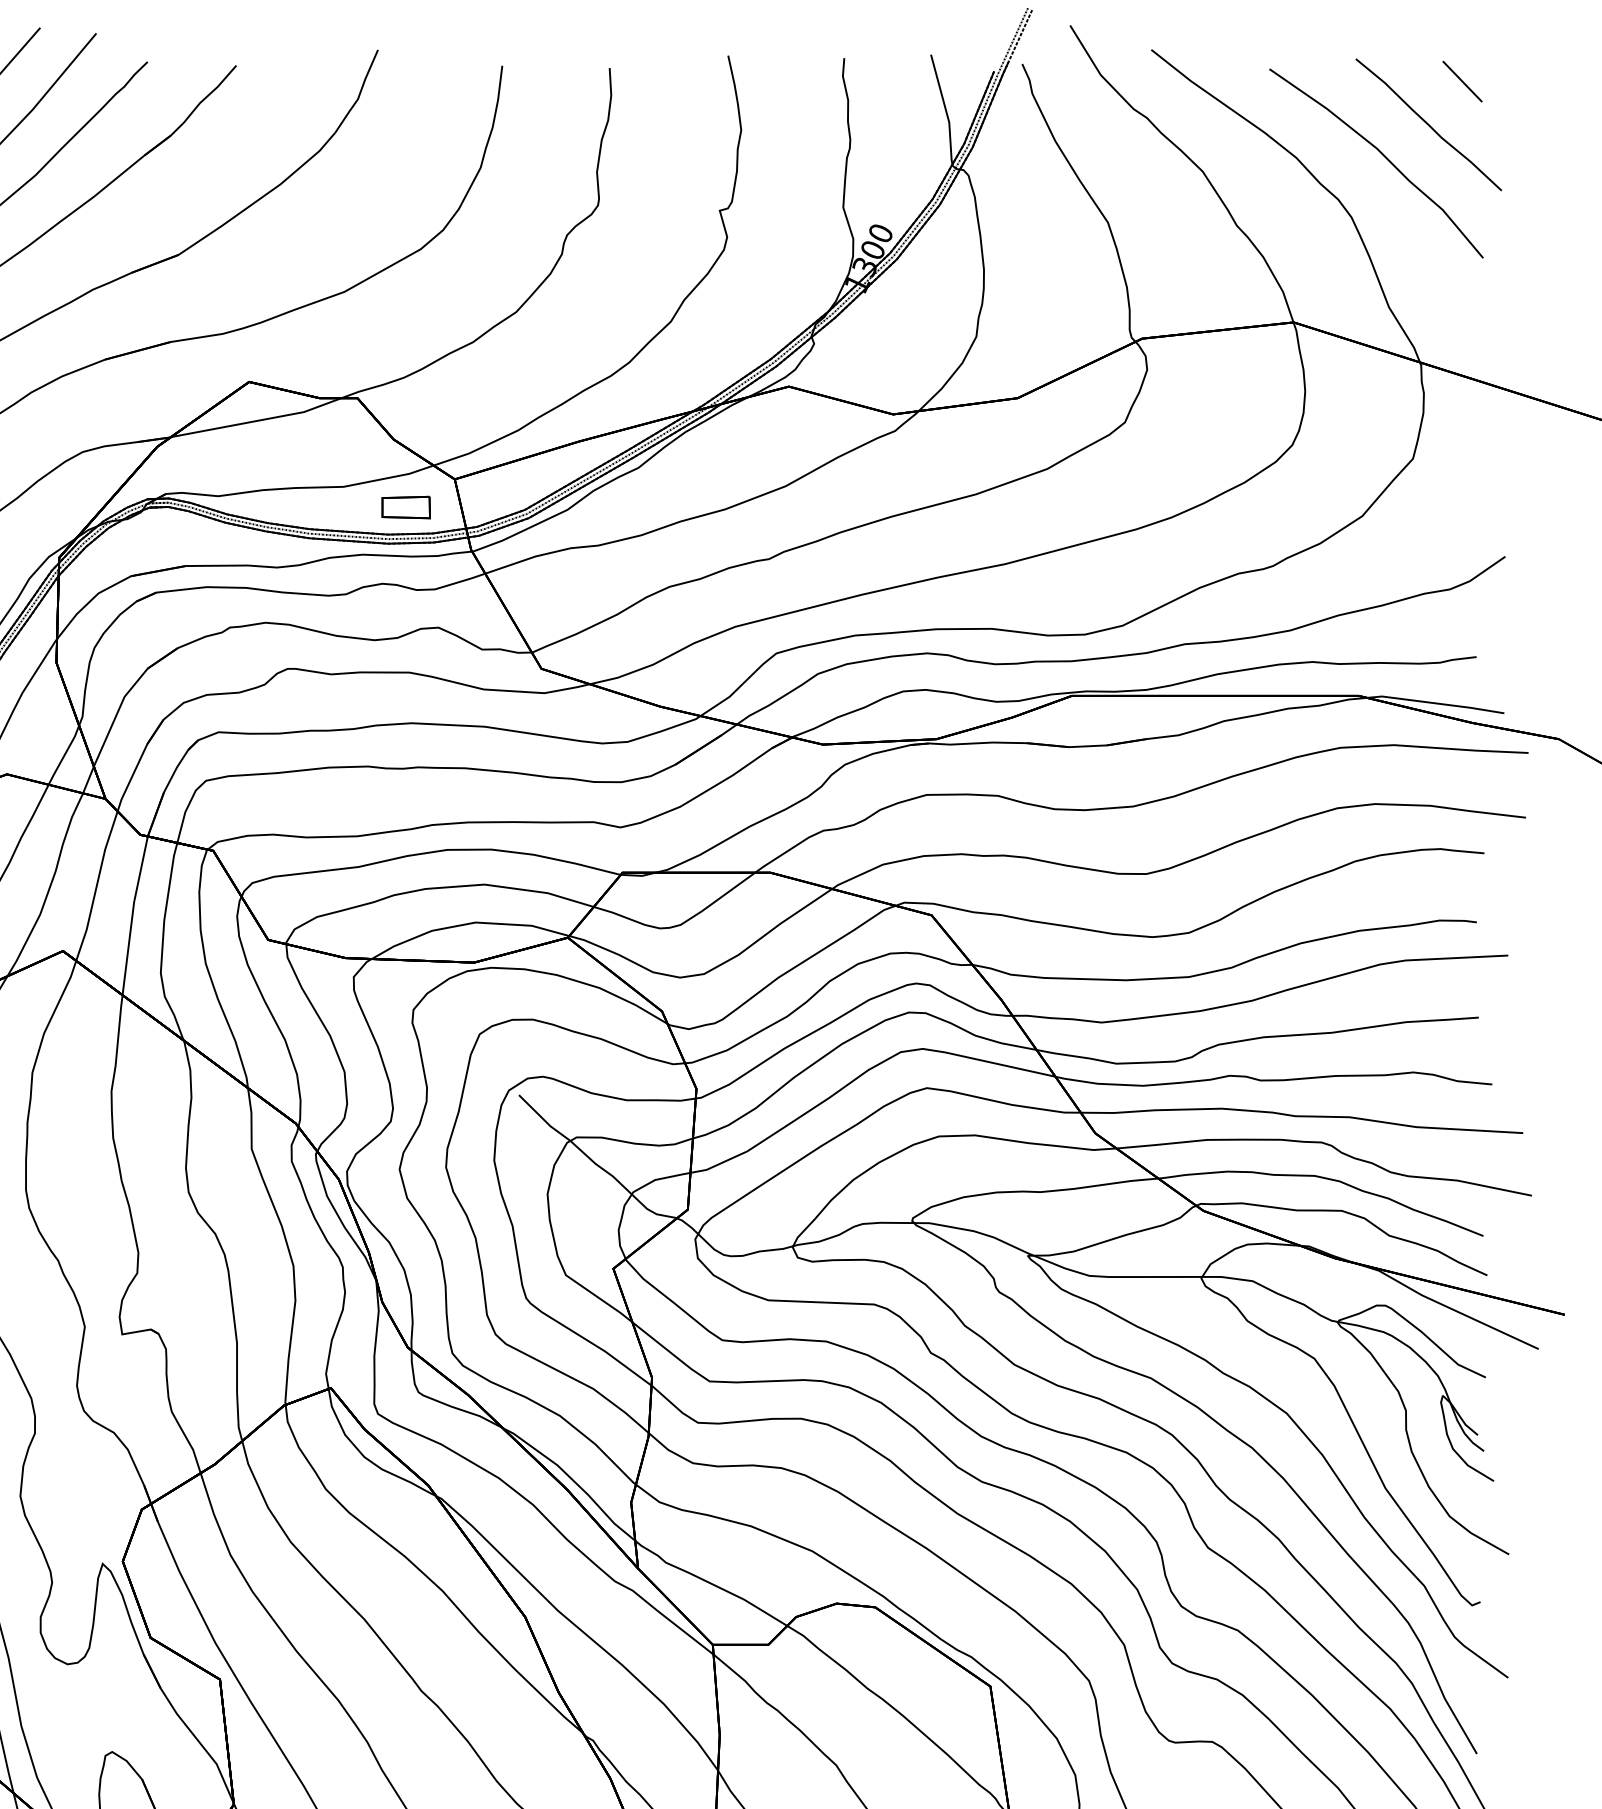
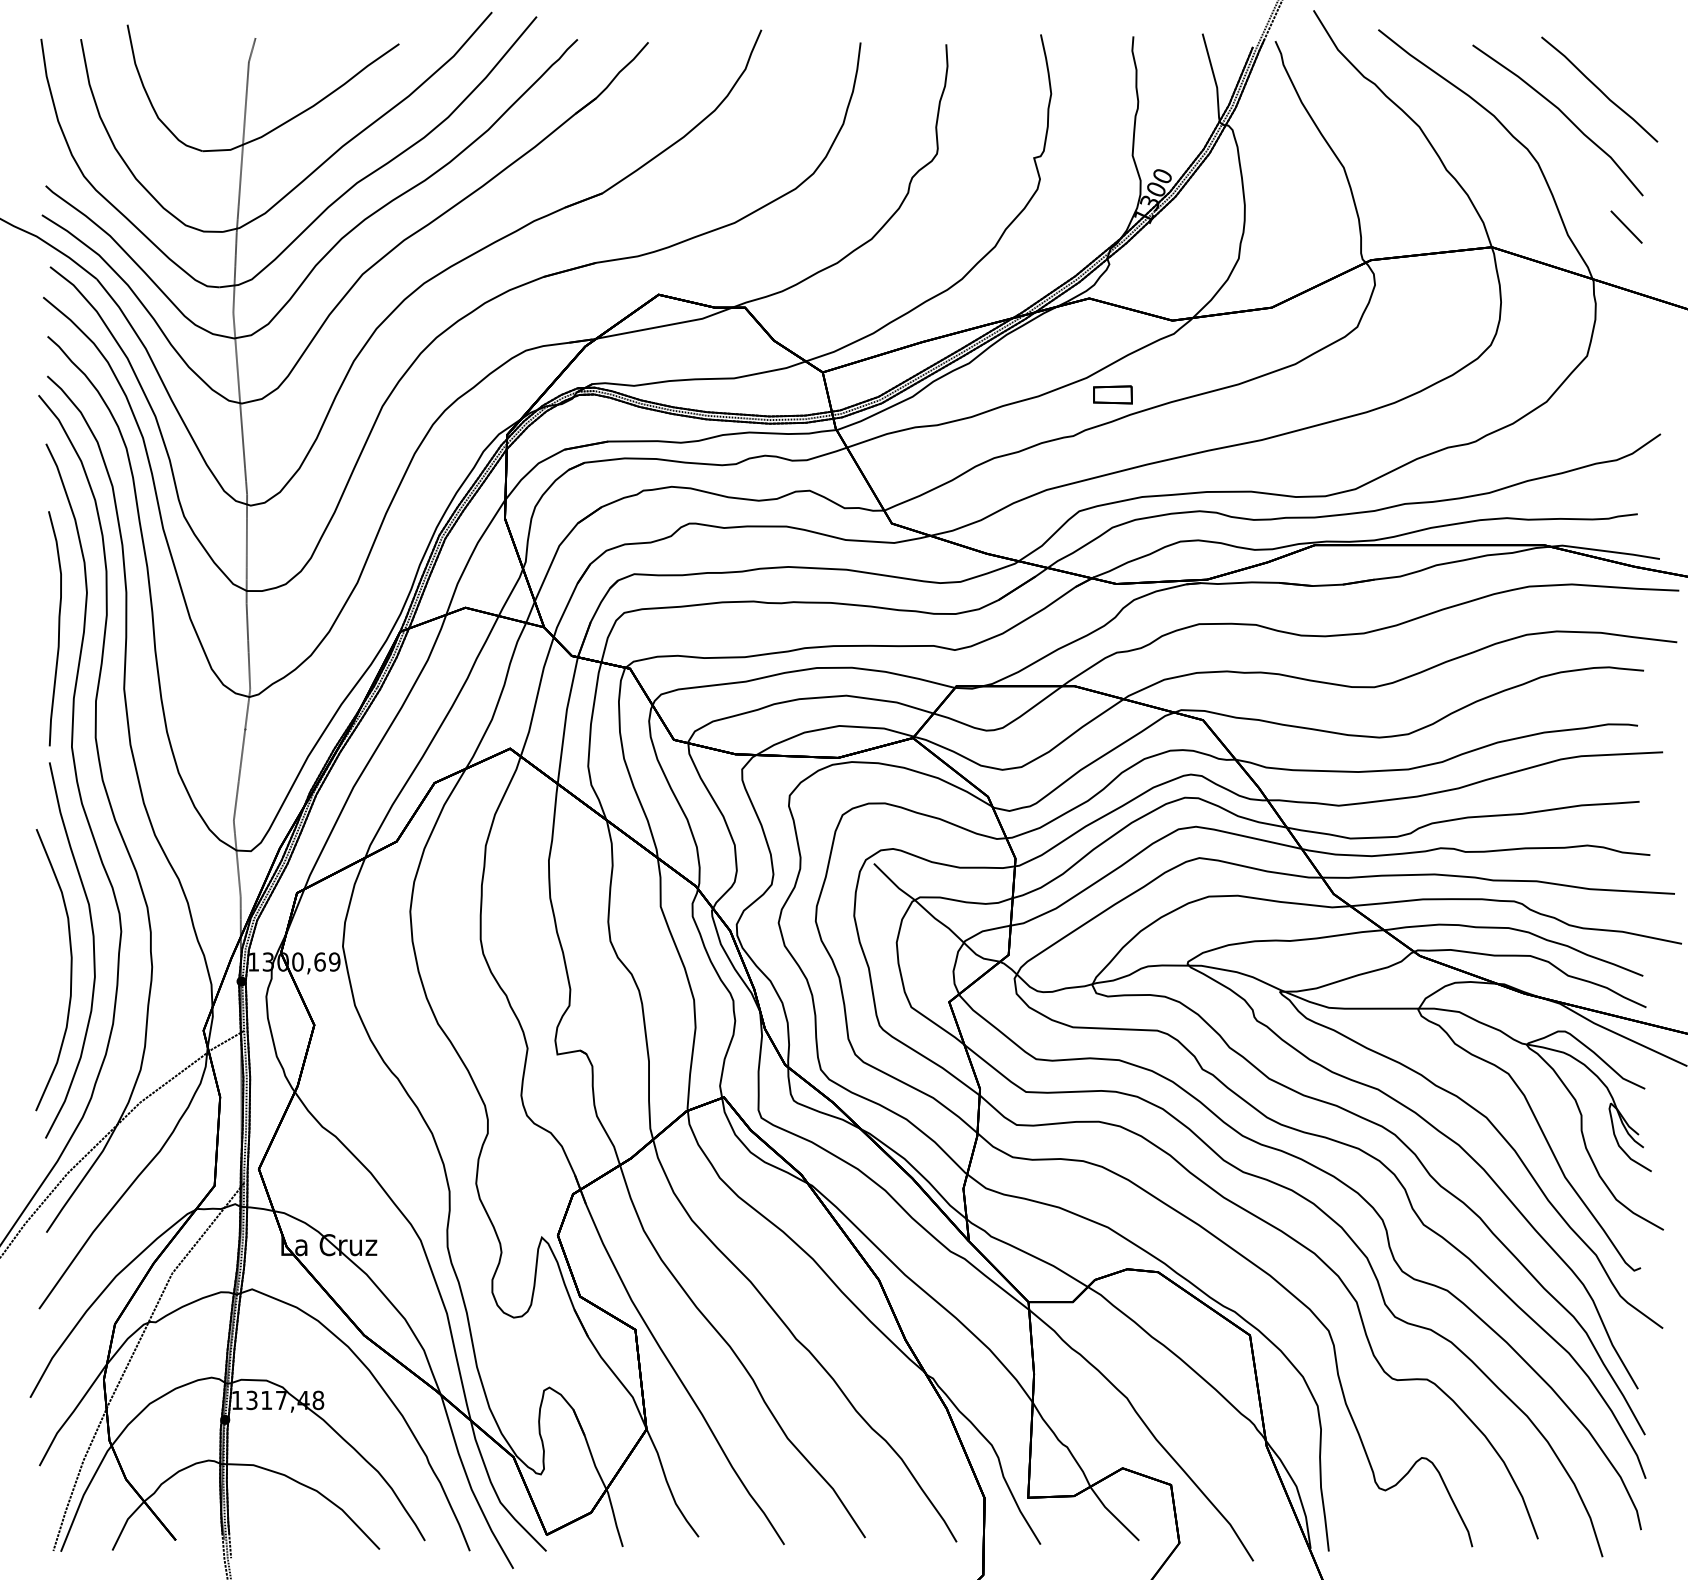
line: (1462, 80) -> (1626, 226), moved
part: (405, 507) -> (1112, 394), moved

